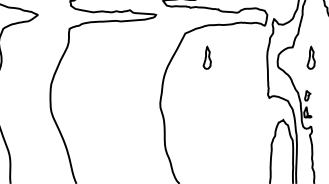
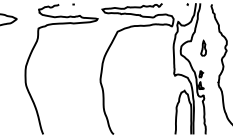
part: (207, 56) -> (132, 47), removed

